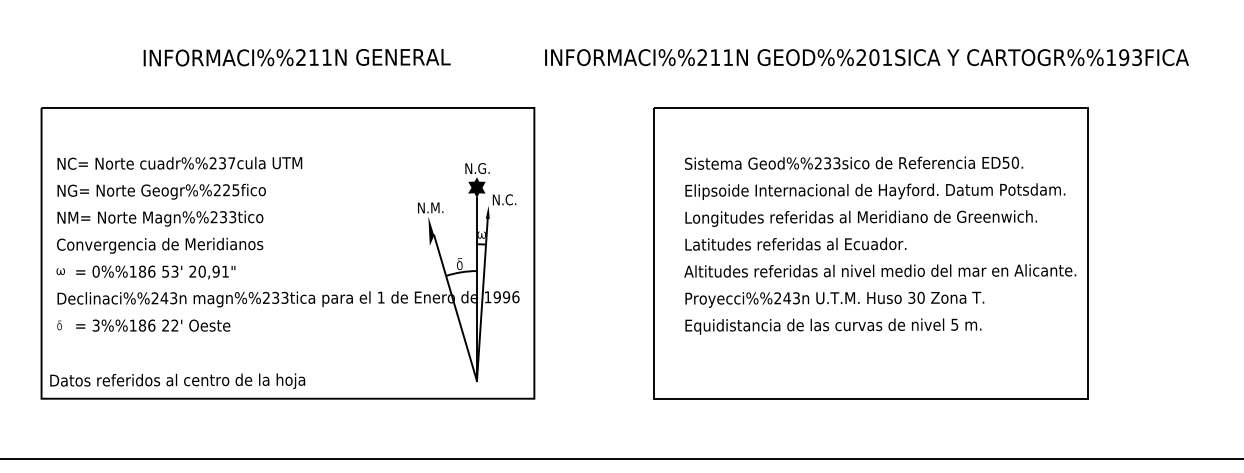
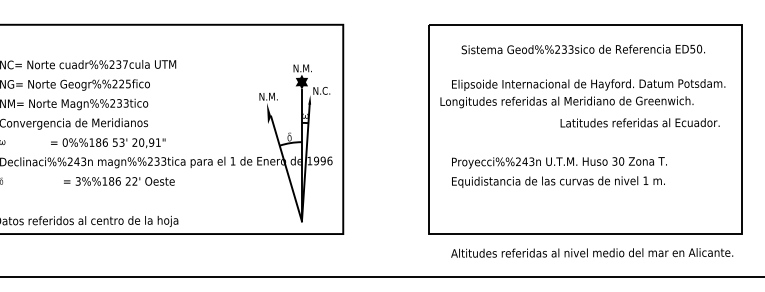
text: (854, 162) -> (583, 48), moved
text: (484, 168) -> (307, 68), N.G. -> N.M.
text: (860, 218) -> (566, 102), moved
text: (795, 243) -> (639, 122), moved
text: (880, 270) -> (592, 252), moved
text: (155, 272) -> (108, 143), moved
text: (954, 324) -> (645, 180), 5 -> 1
text: (153, 325) -> (119, 181), moved

